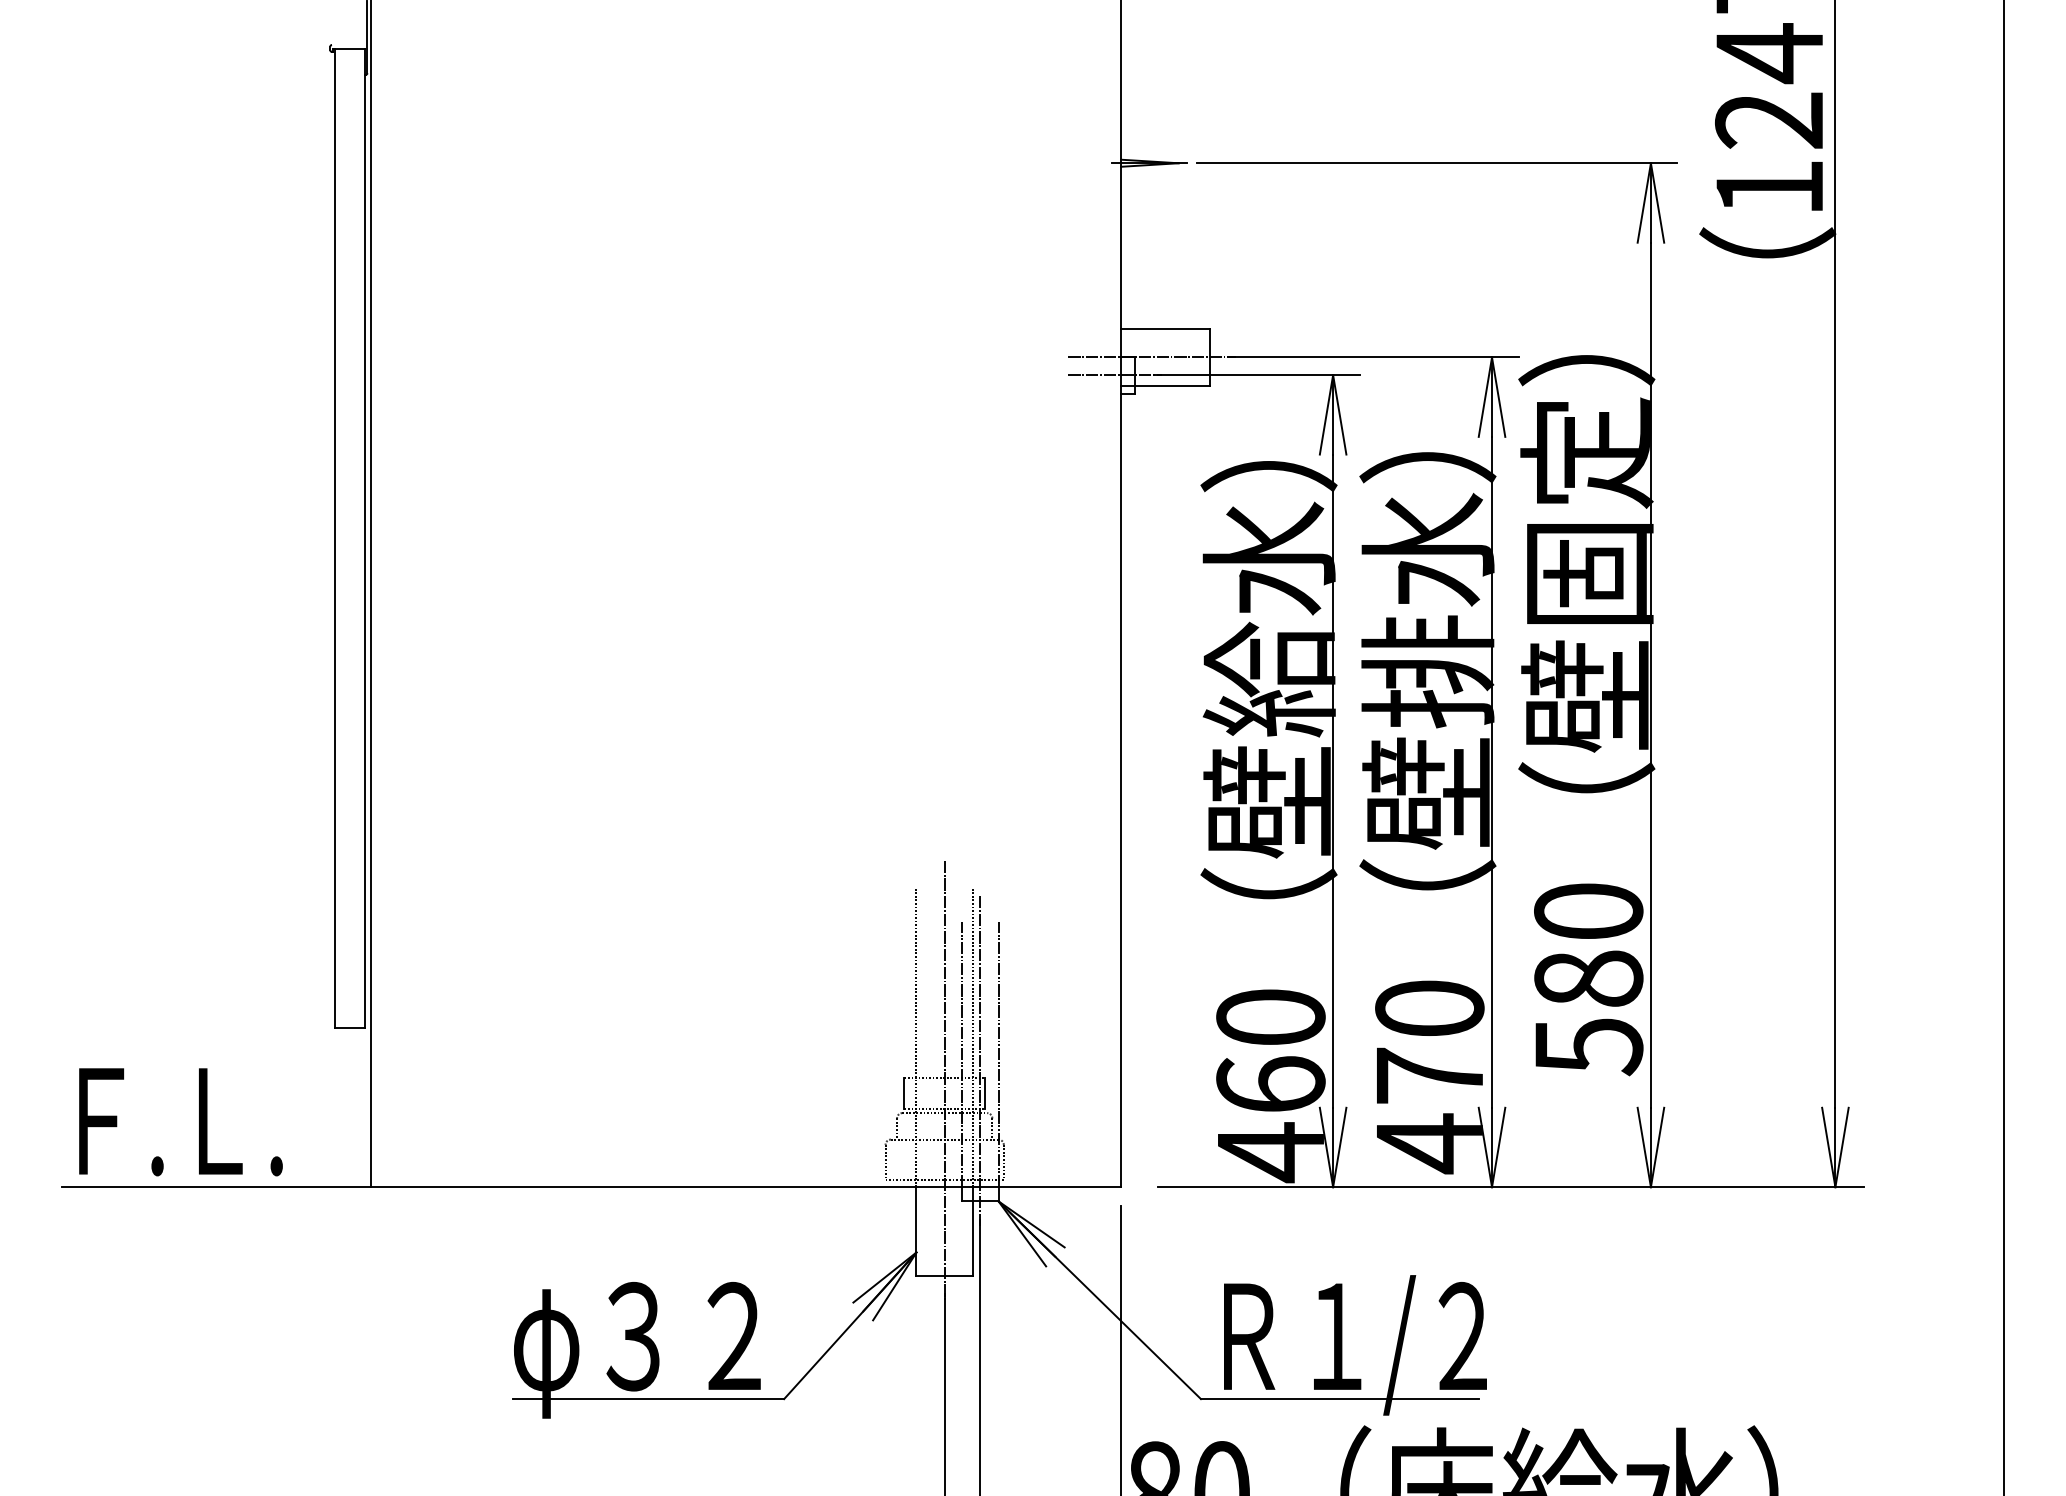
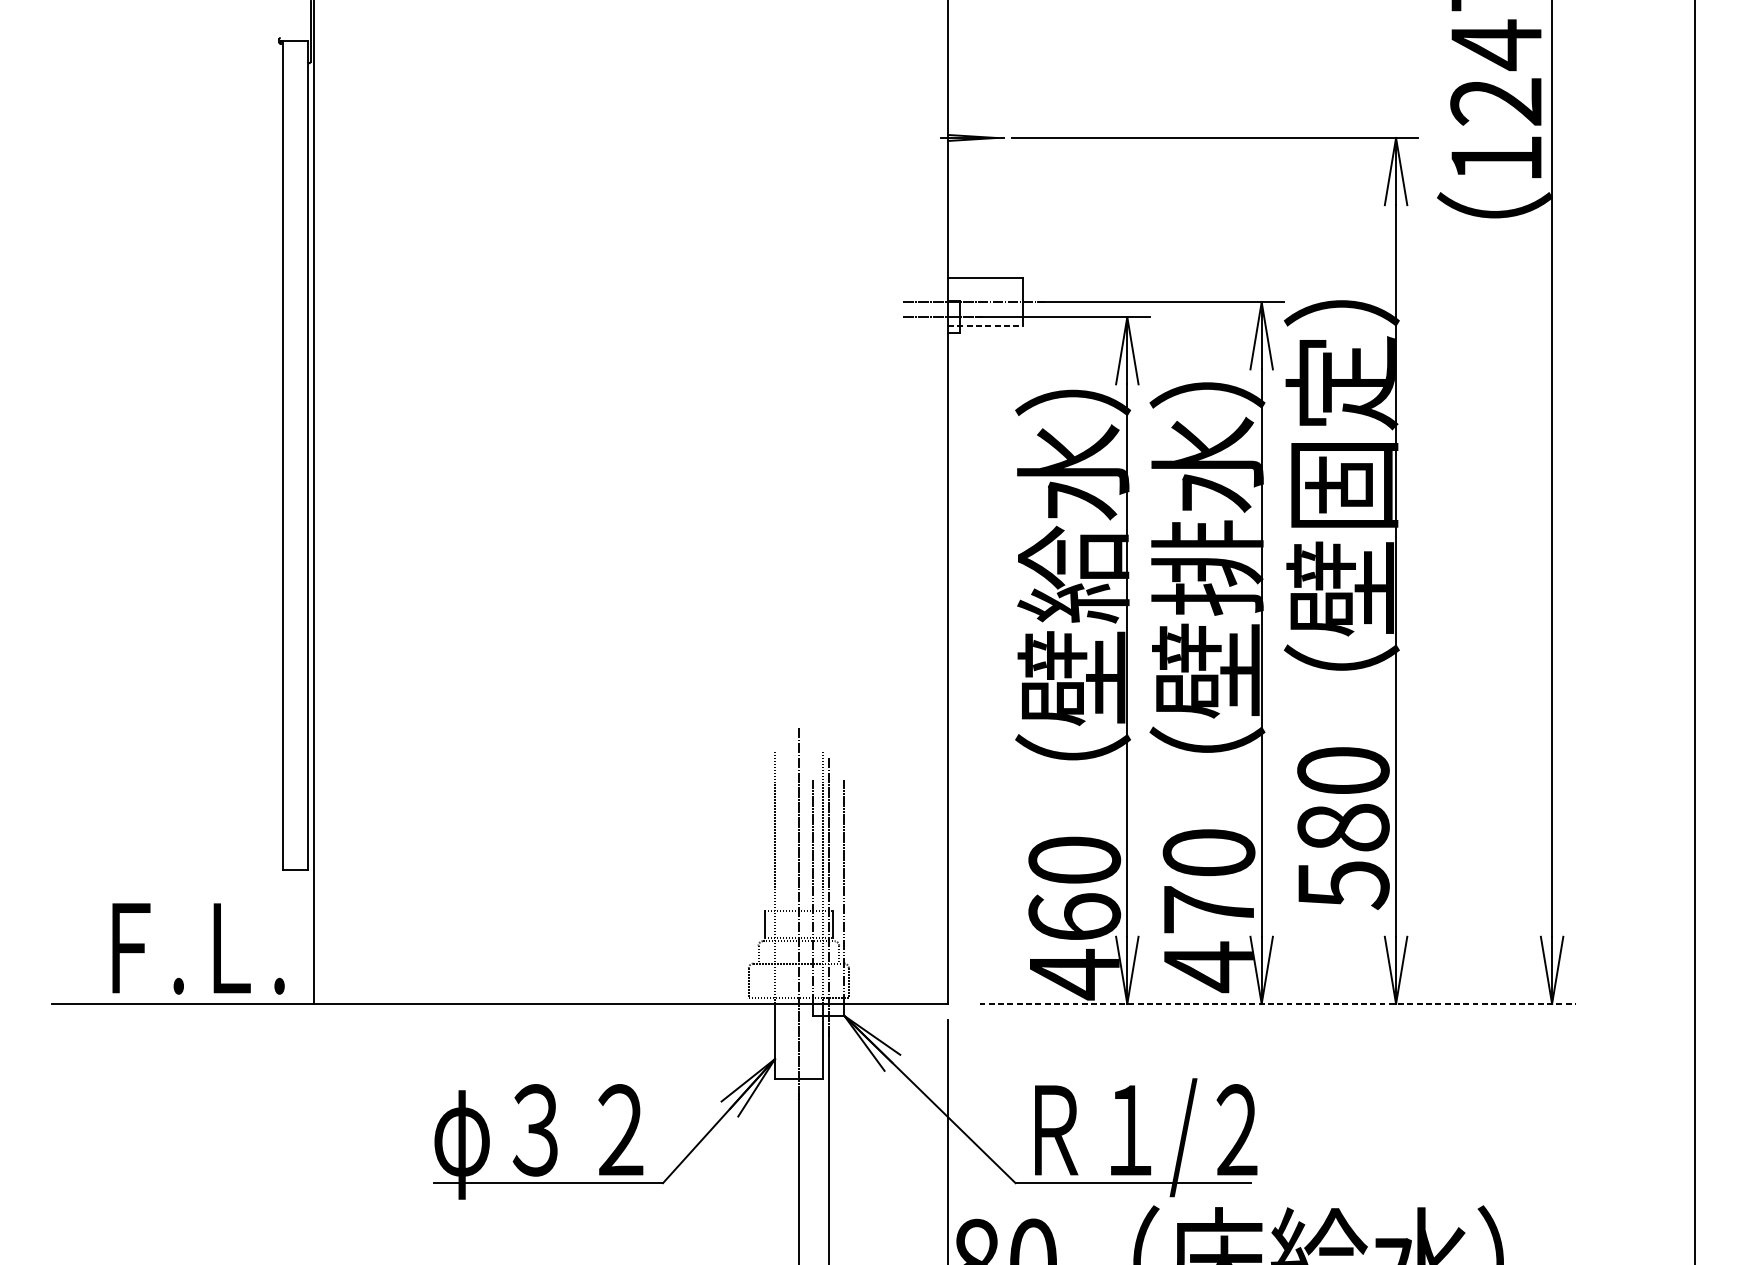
line: (1165, 385) -> (985, 325), solid -> dashed
text: (180, 1122) -> (198, 949), moved
line: (1511, 1187) -> (1278, 1004), solid -> dashed

